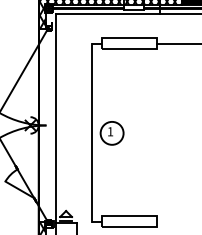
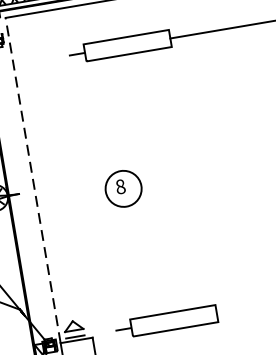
line: (56, 118) -> (33, 180), solid -> dashed
text: (110, 131) -> (120, 186), 1 -> 8
line: (91, 132) -> (91, 192), removed

